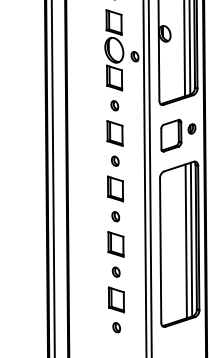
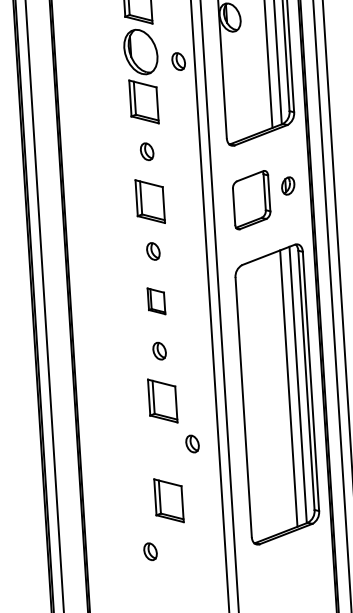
part: (115, 188) -> (156, 300), size x0.6
part: (115, 271) -> (191, 442), moved
part: (116, 327) -> (150, 551), moved

